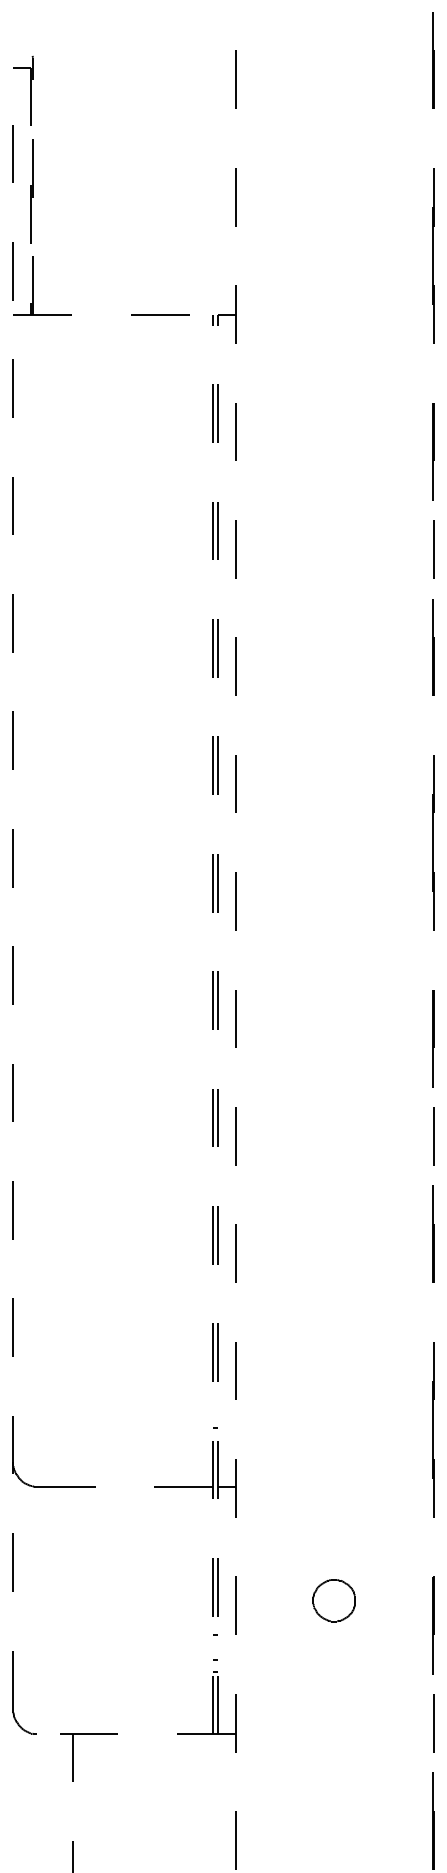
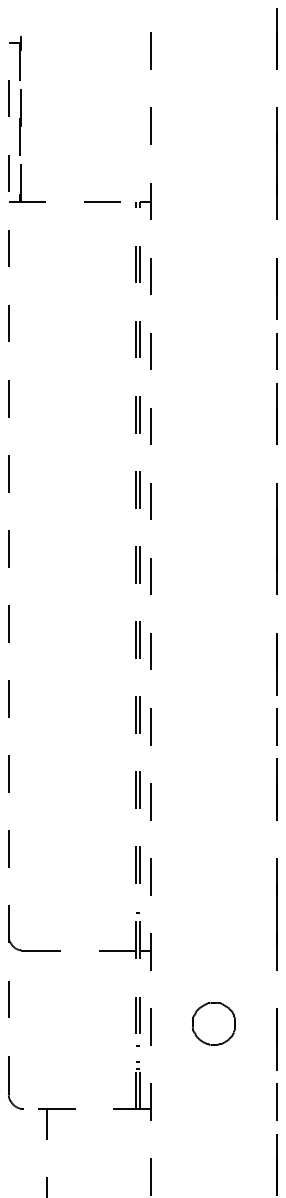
part: (333, 1600) -> (213, 1023), size x1.6

